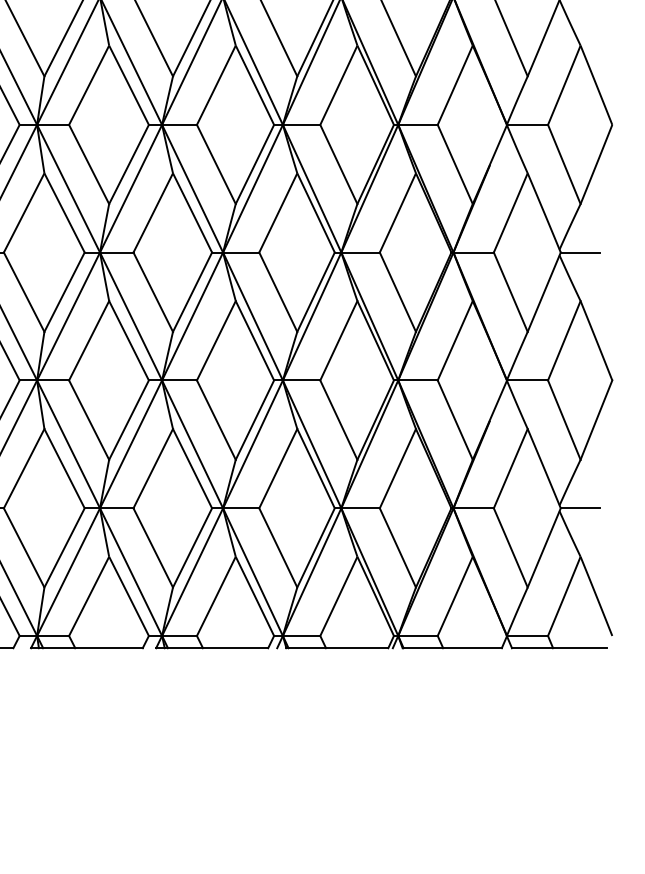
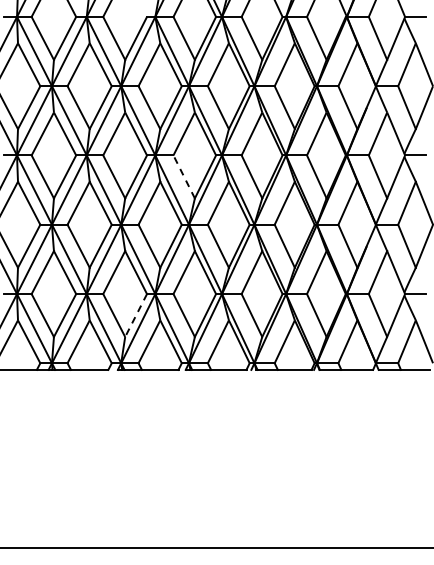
line: (151, 291) -> (183, 176), solid -> dashed
line: (63, 547) -> (135, 315), solid -> dashed

